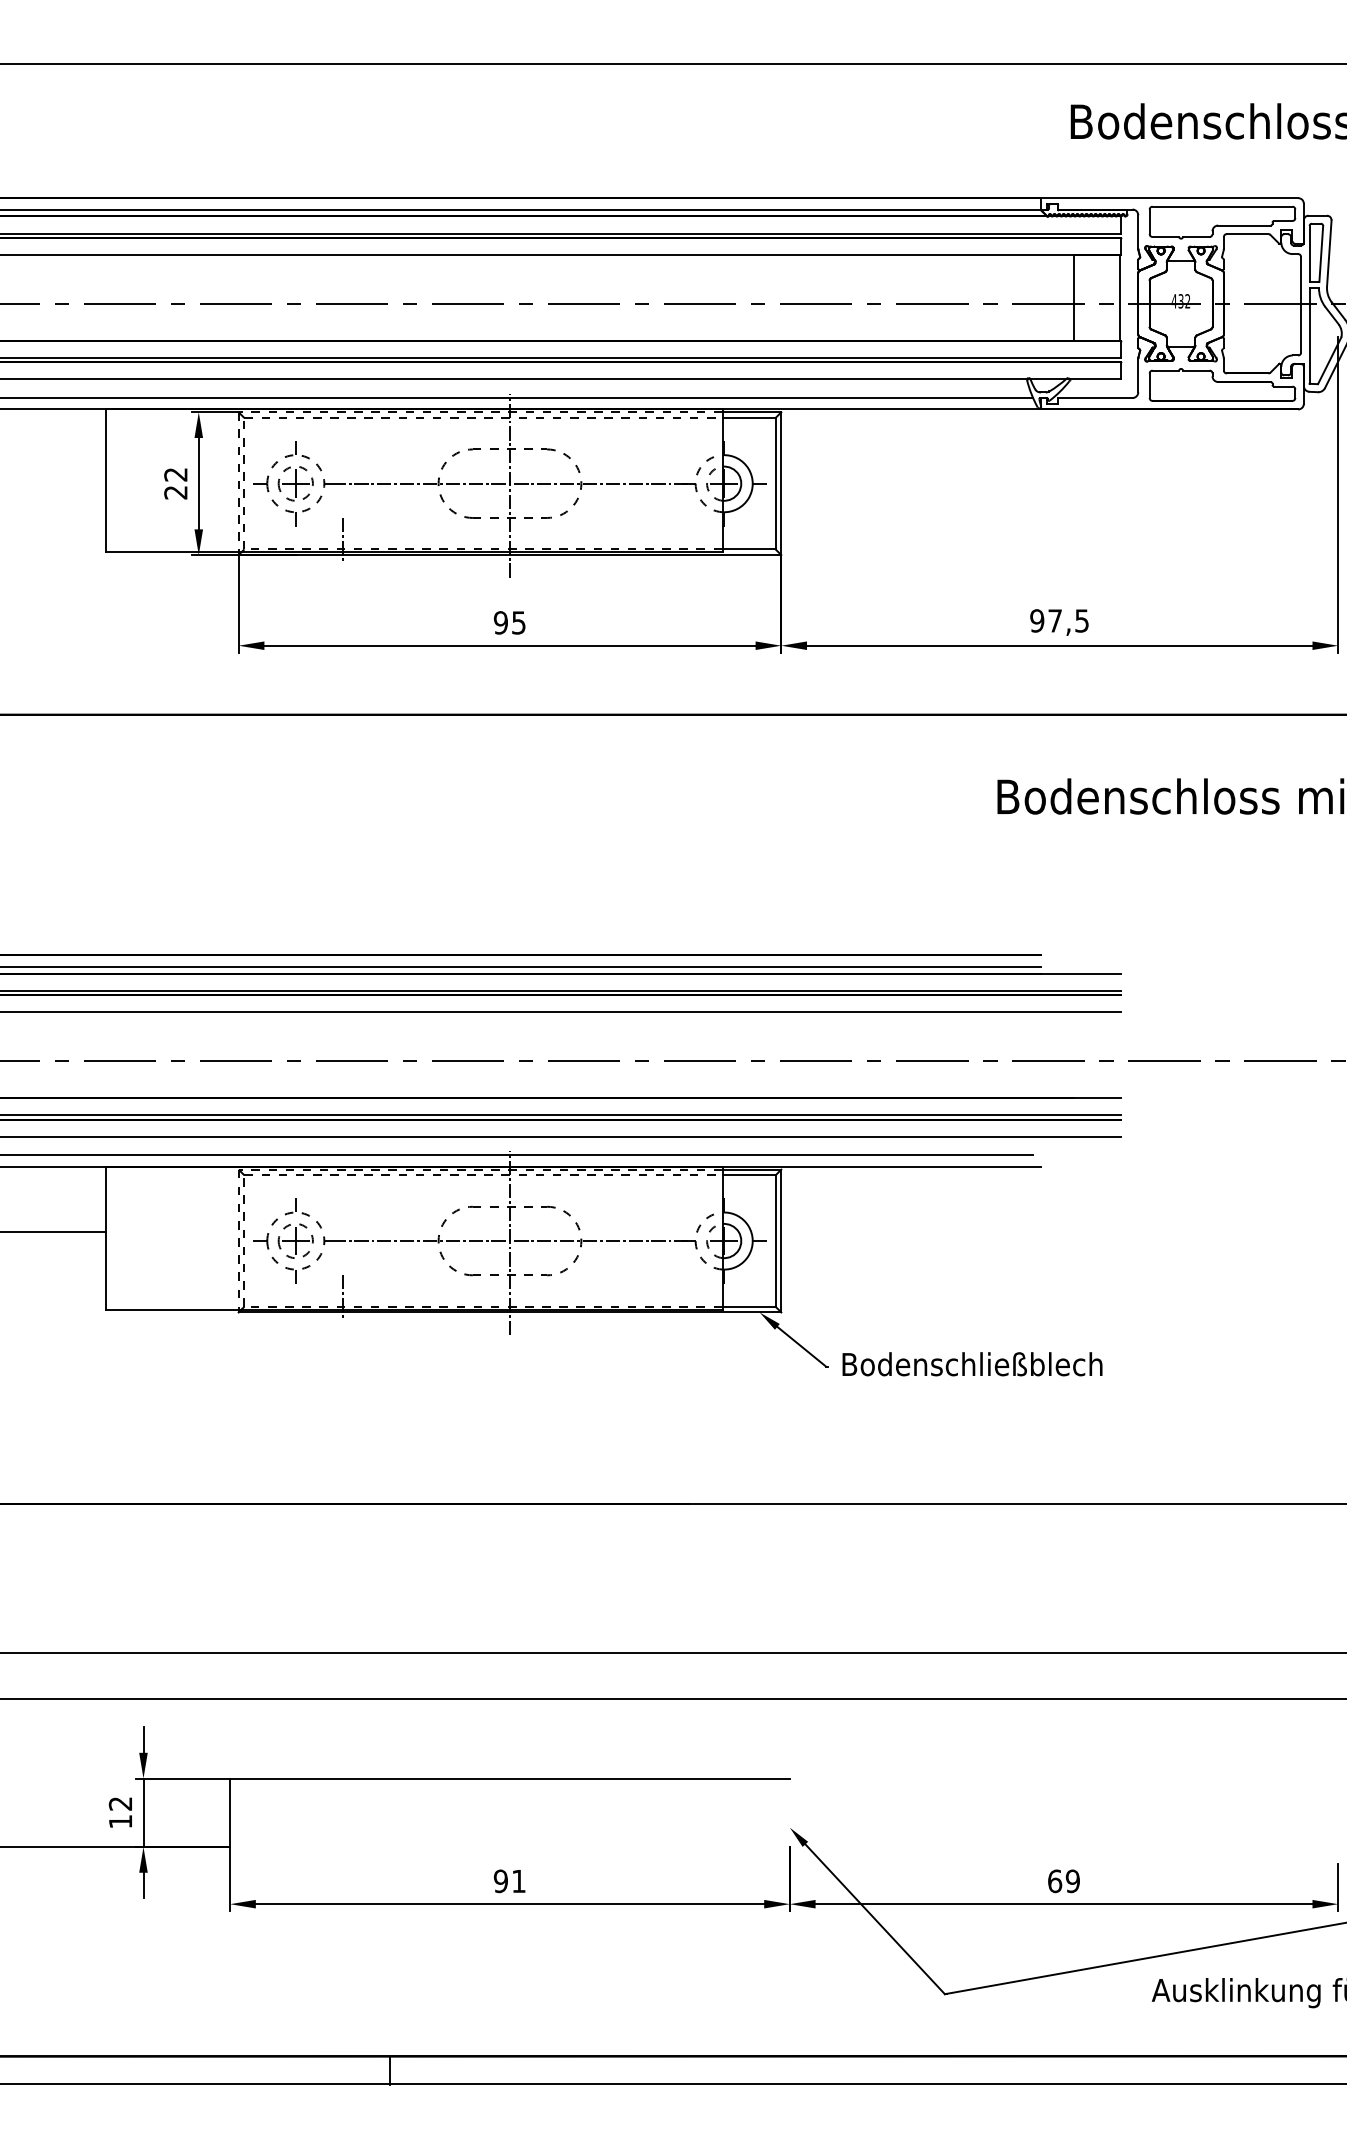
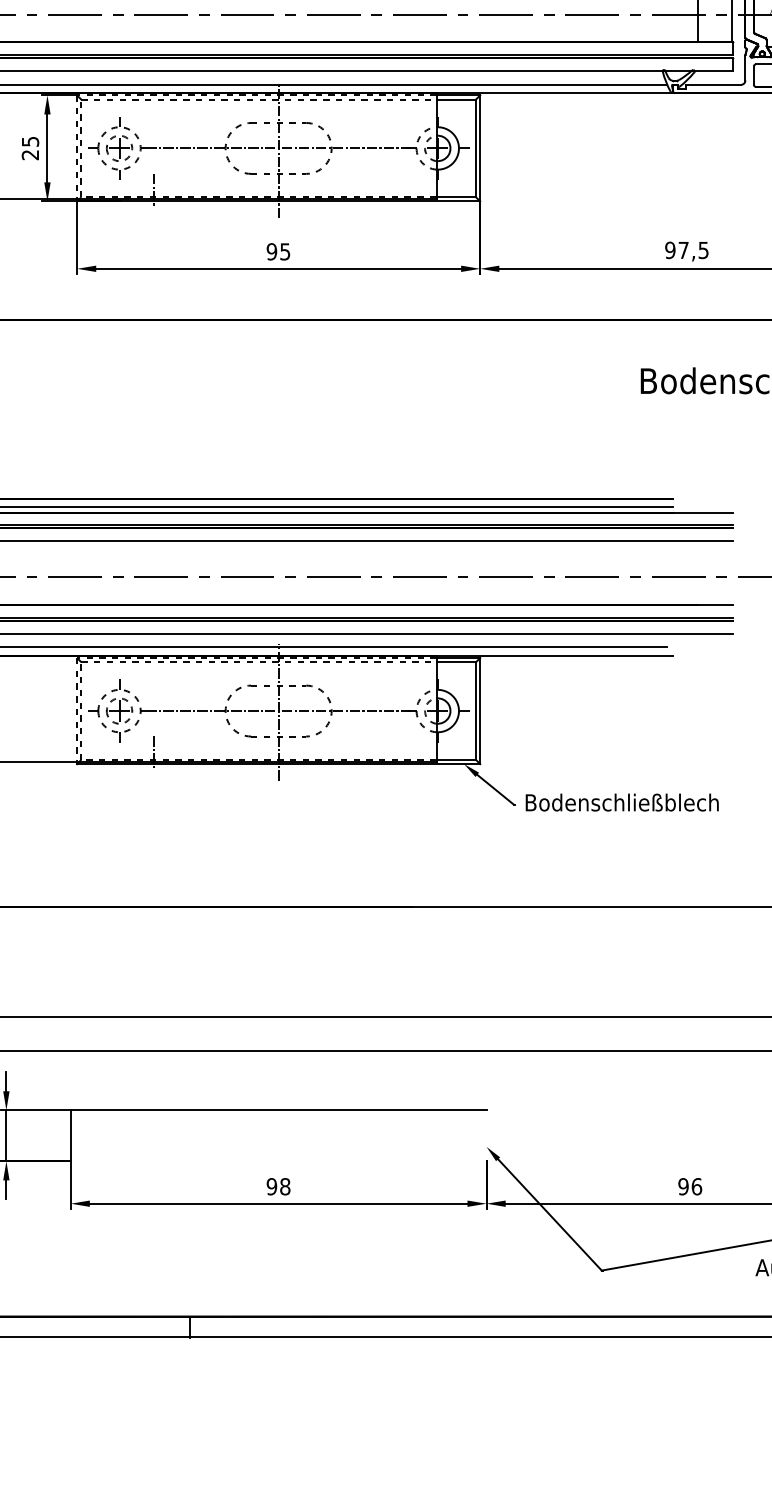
text: (175, 474) -> (30, 141), 22 -> 25
text: (518, 1881) -> (284, 1186), 91 -> 98
text: (1064, 1881) -> (690, 1186), 69 -> 96

